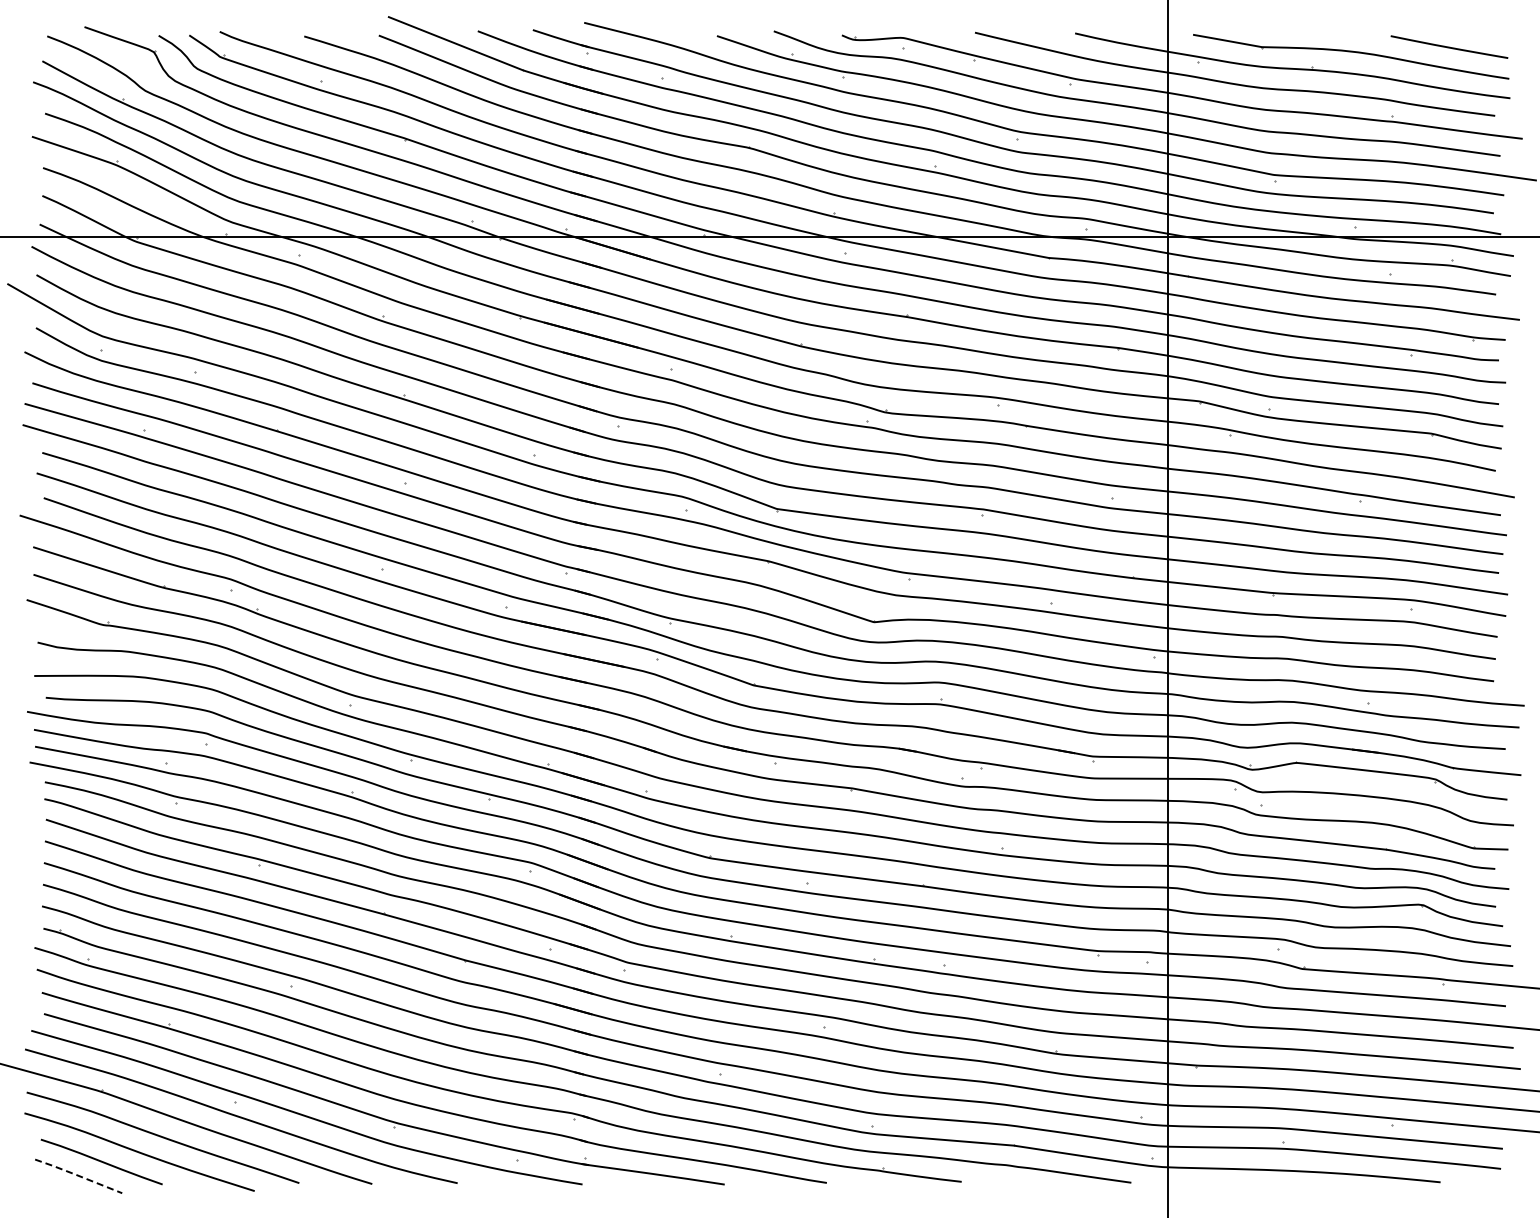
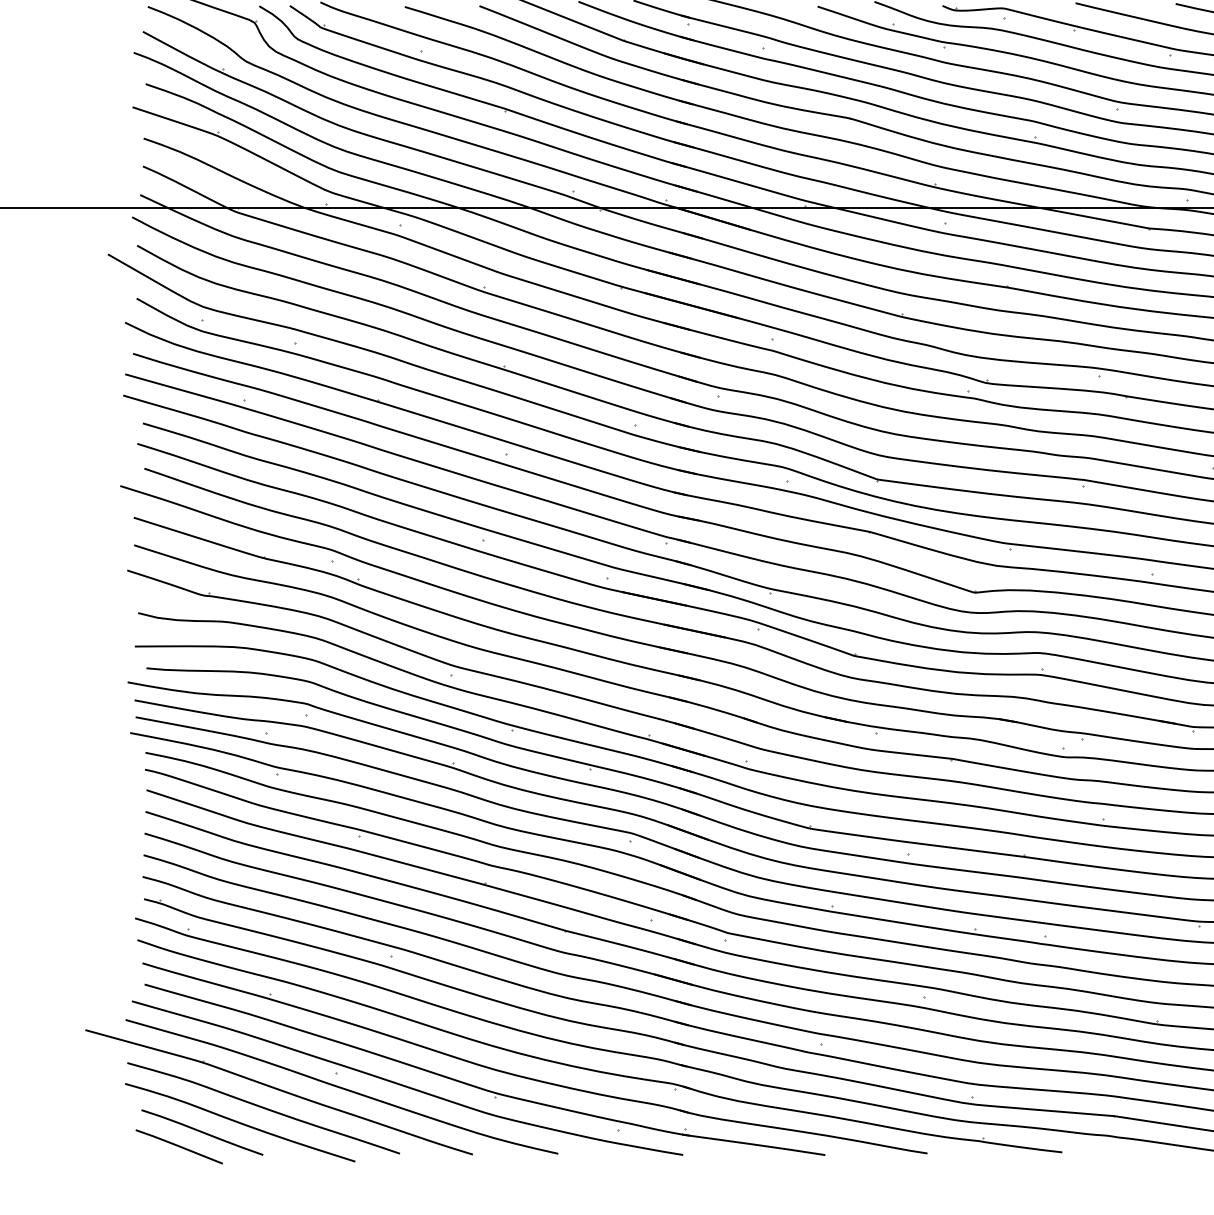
line: (77, 1175) -> (178, 1146), dashed -> solid

